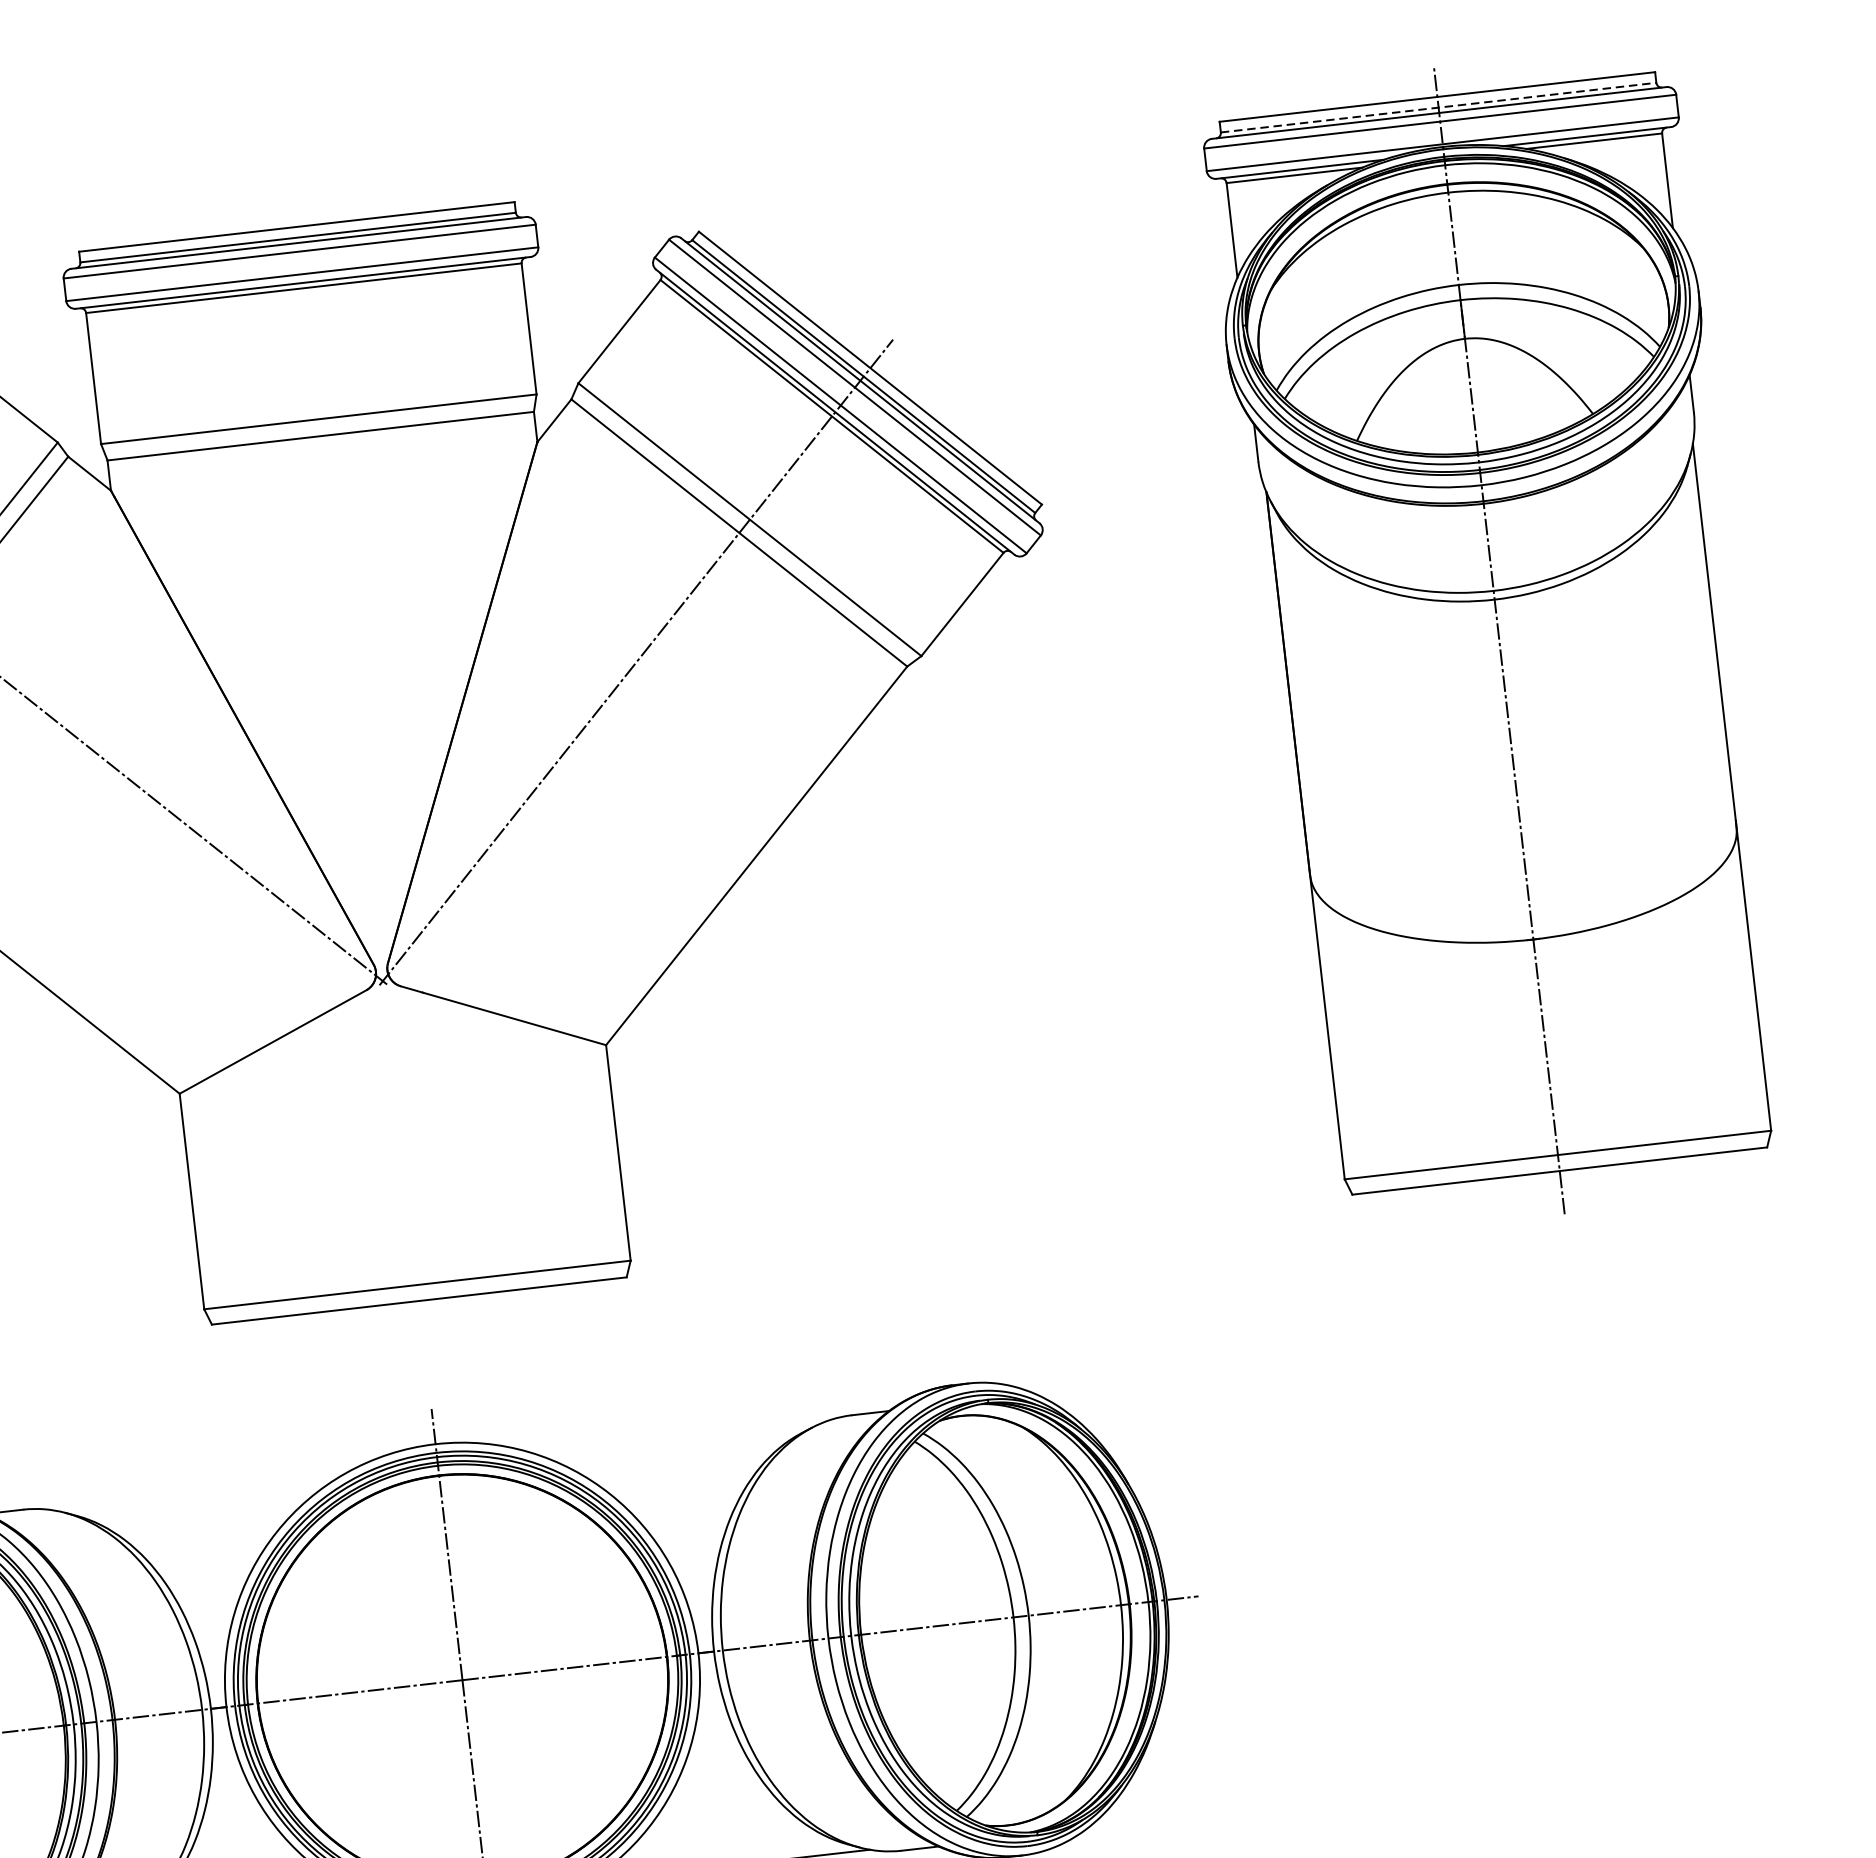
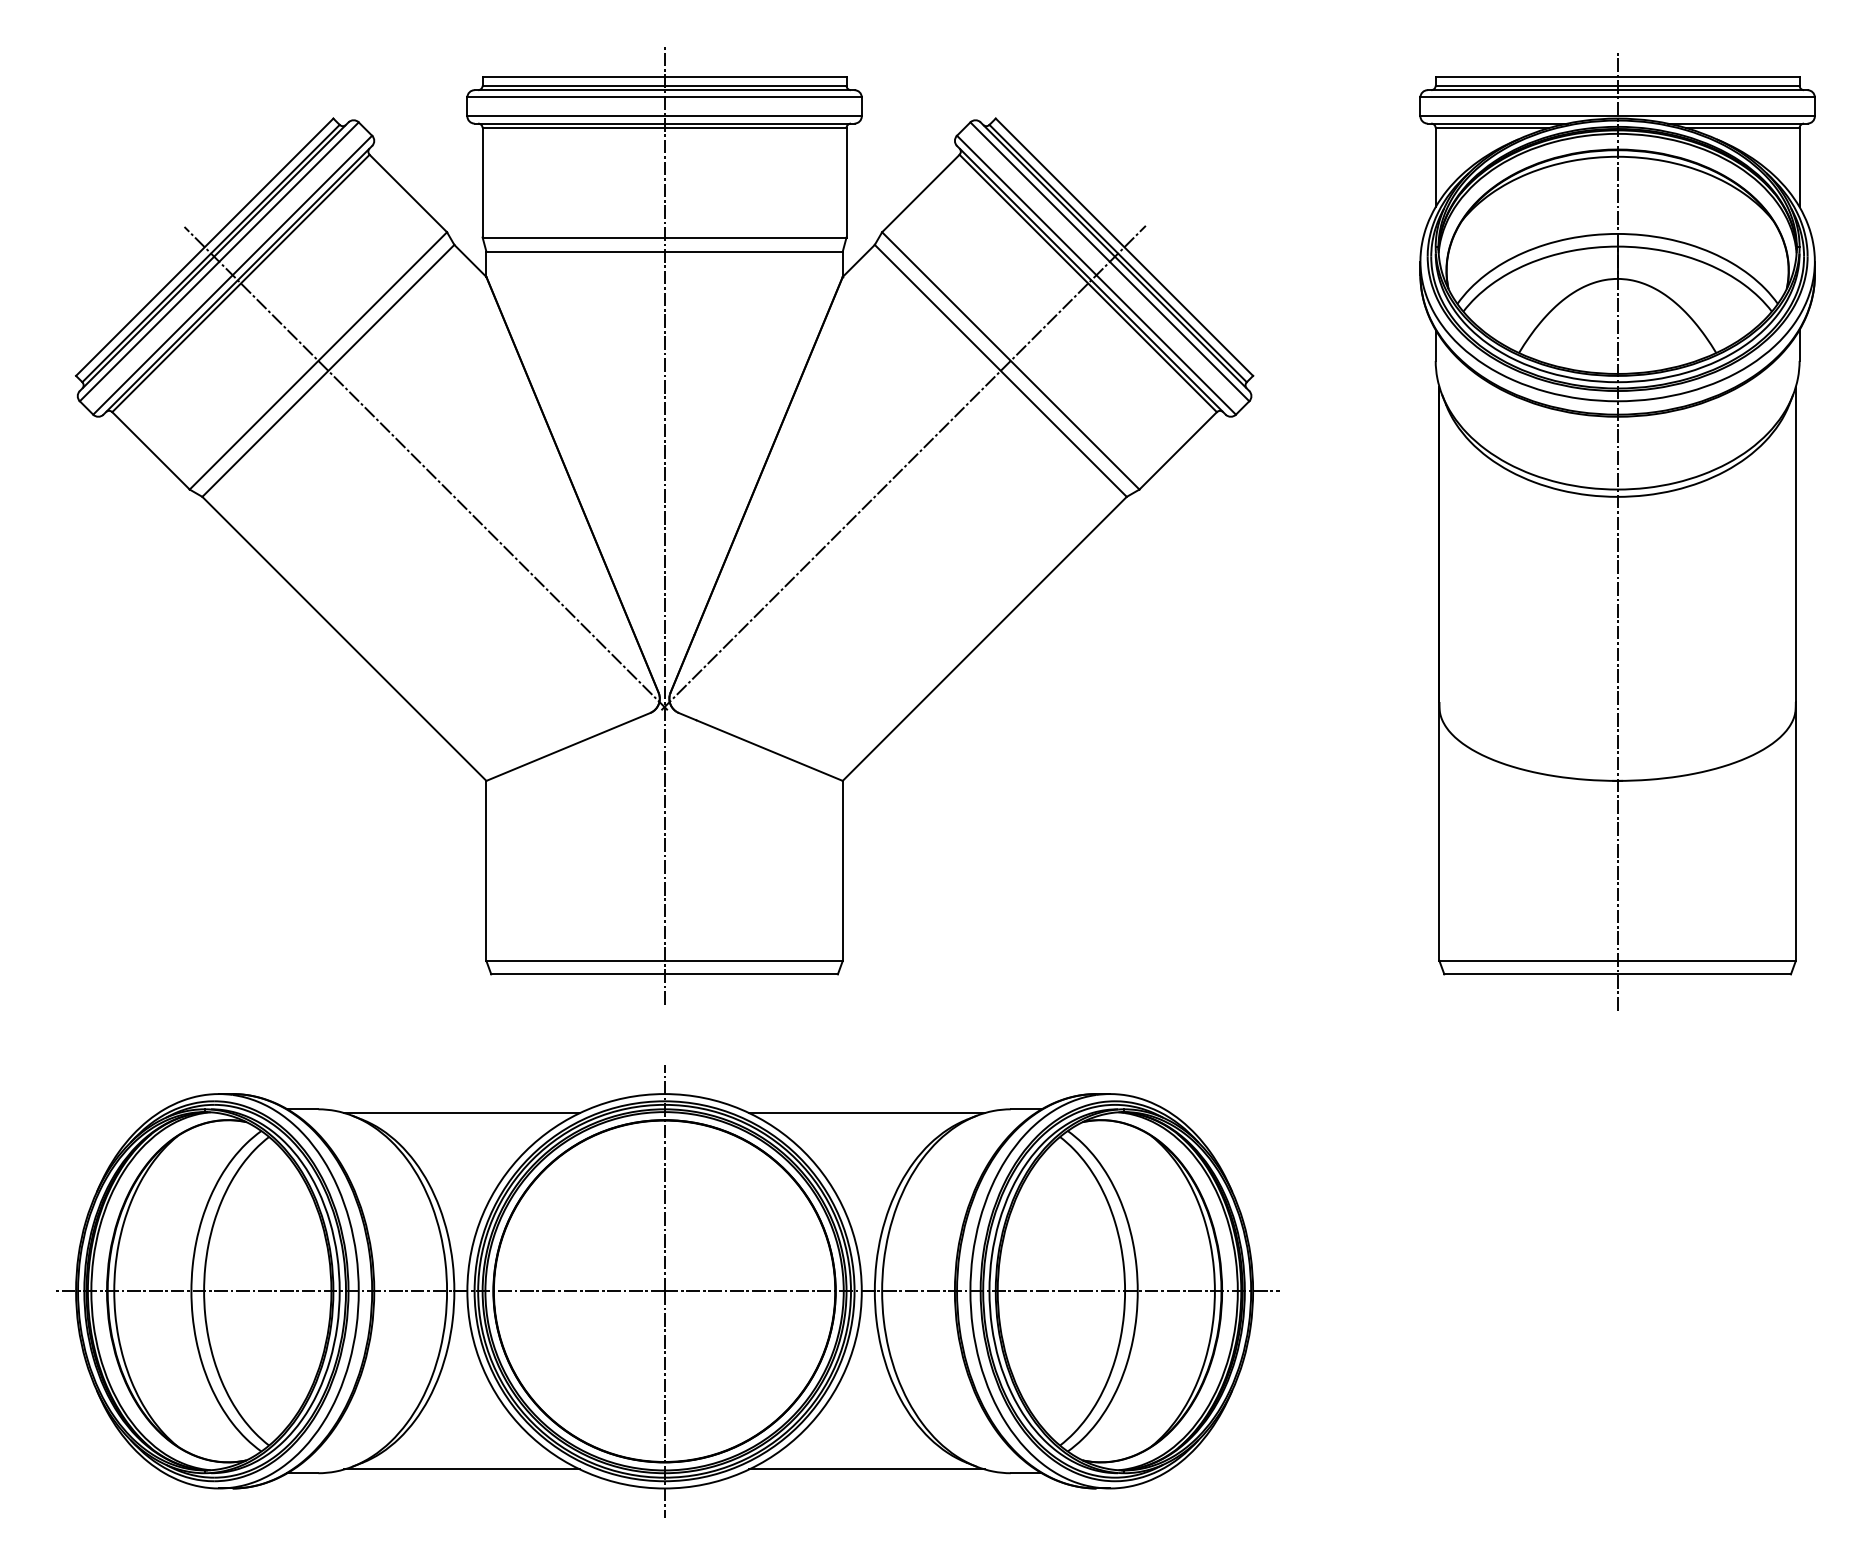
line: (1438, 107) -> (1617, 85), dashed -> solid
line: (357, 762) -> (664, 524), added
line: (679, 1439) -> (866, 1113), added
line: (196, 1495) -> (462, 1113), added

